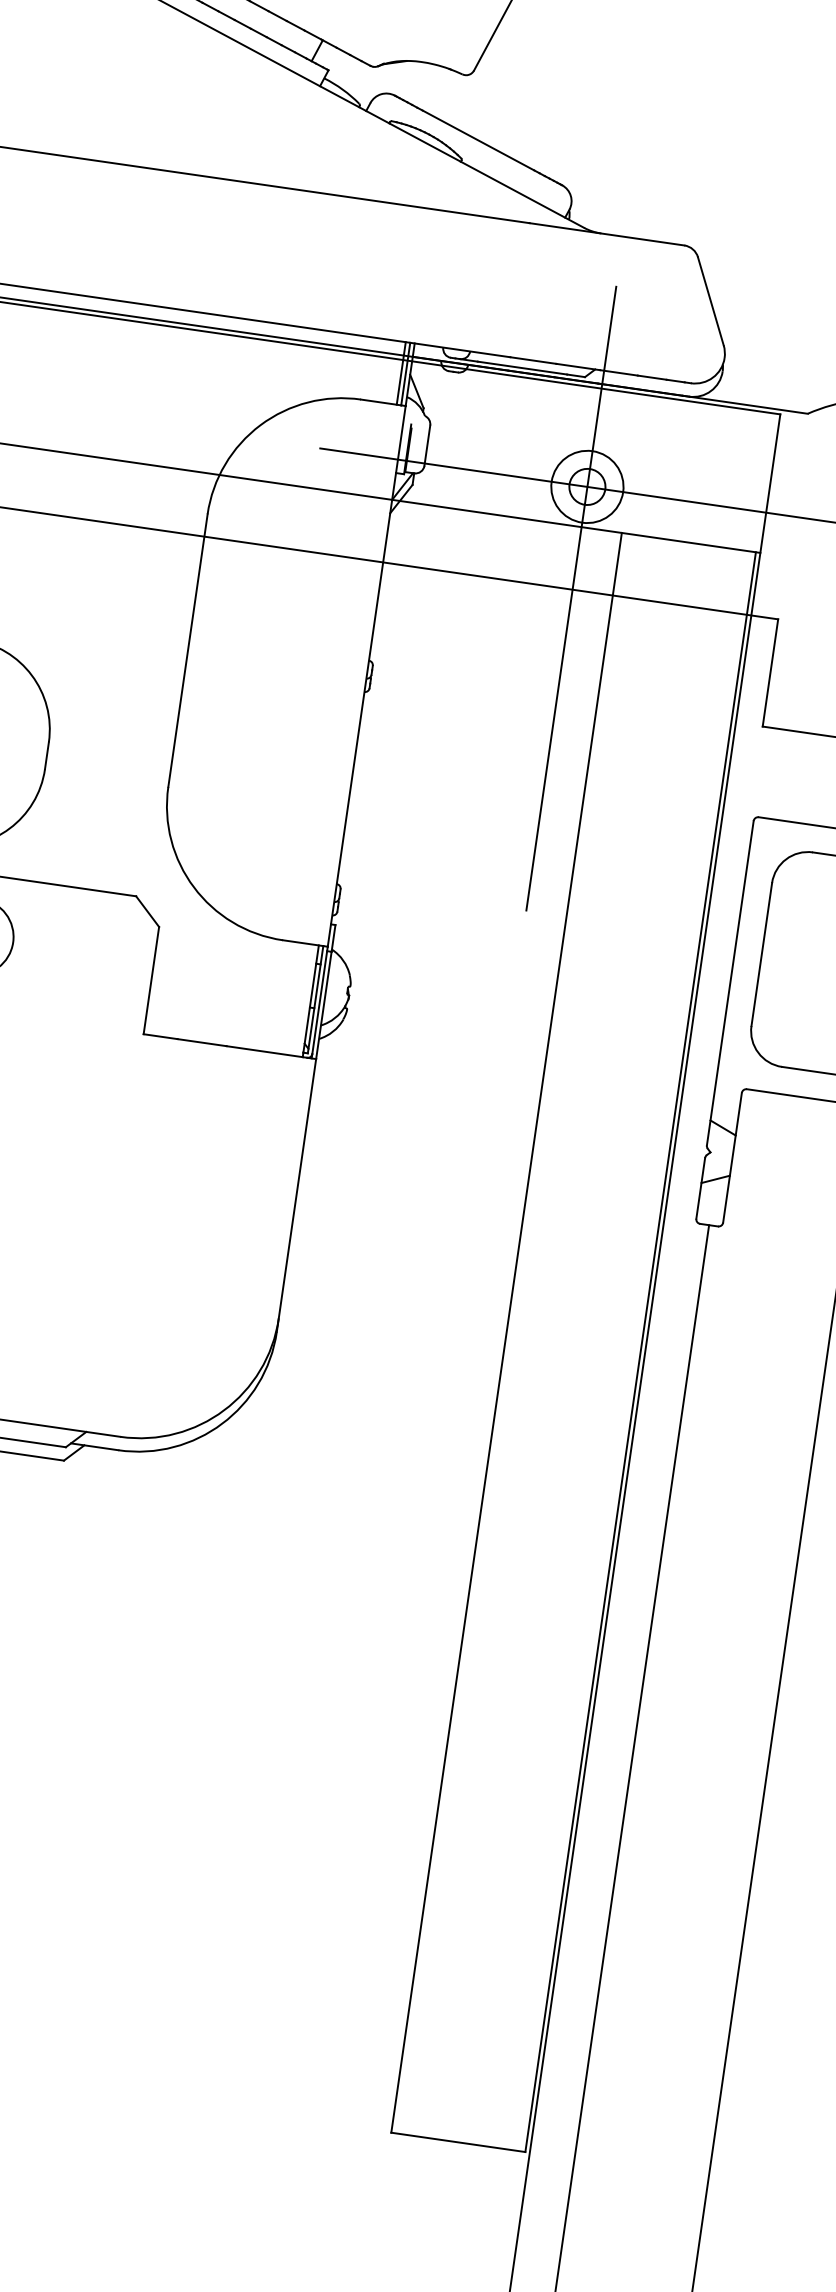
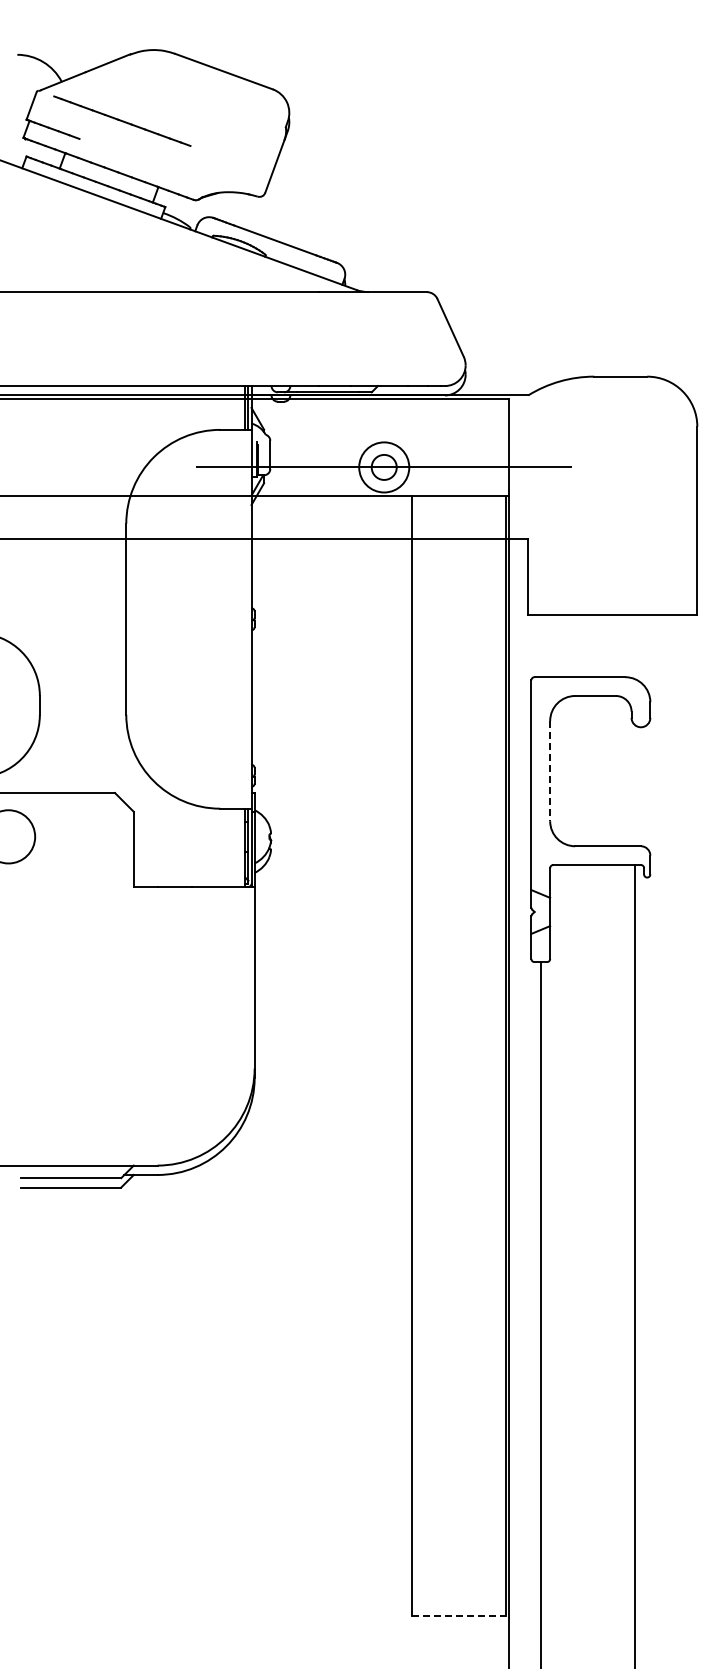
line: (571, 598) -> (384, 545), removed
line: (762, 955) -> (550, 771), solid -> dashed
line: (458, 2142) -> (459, 1616), solid -> dashed

